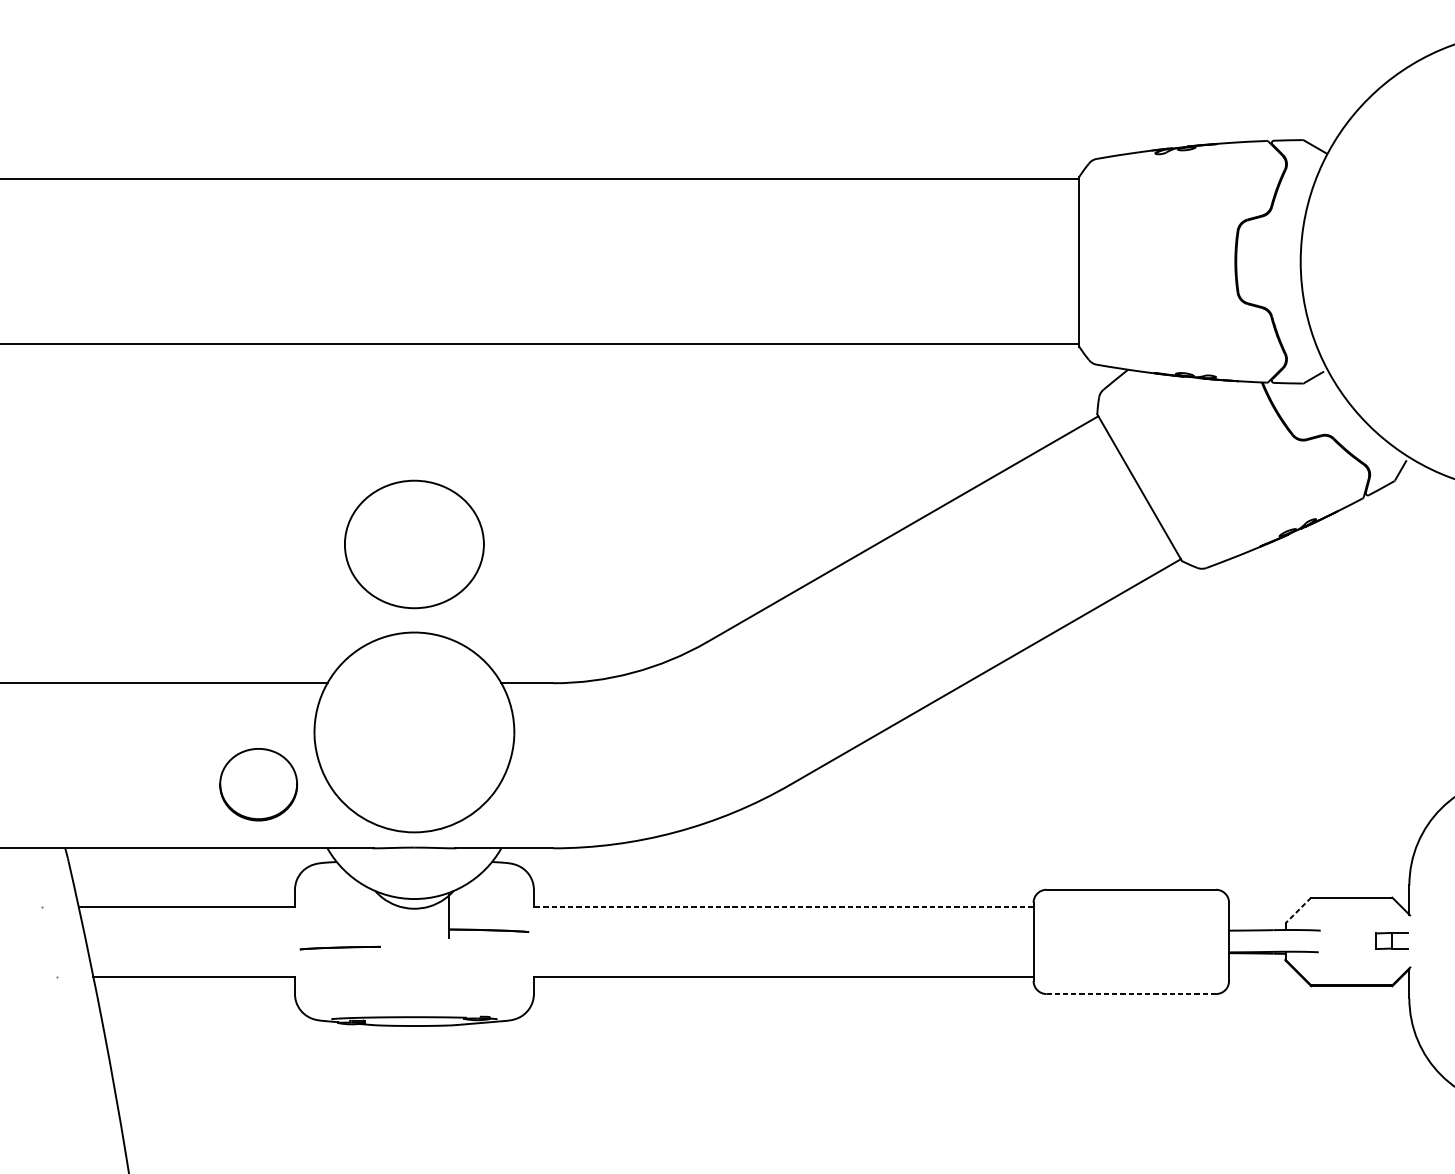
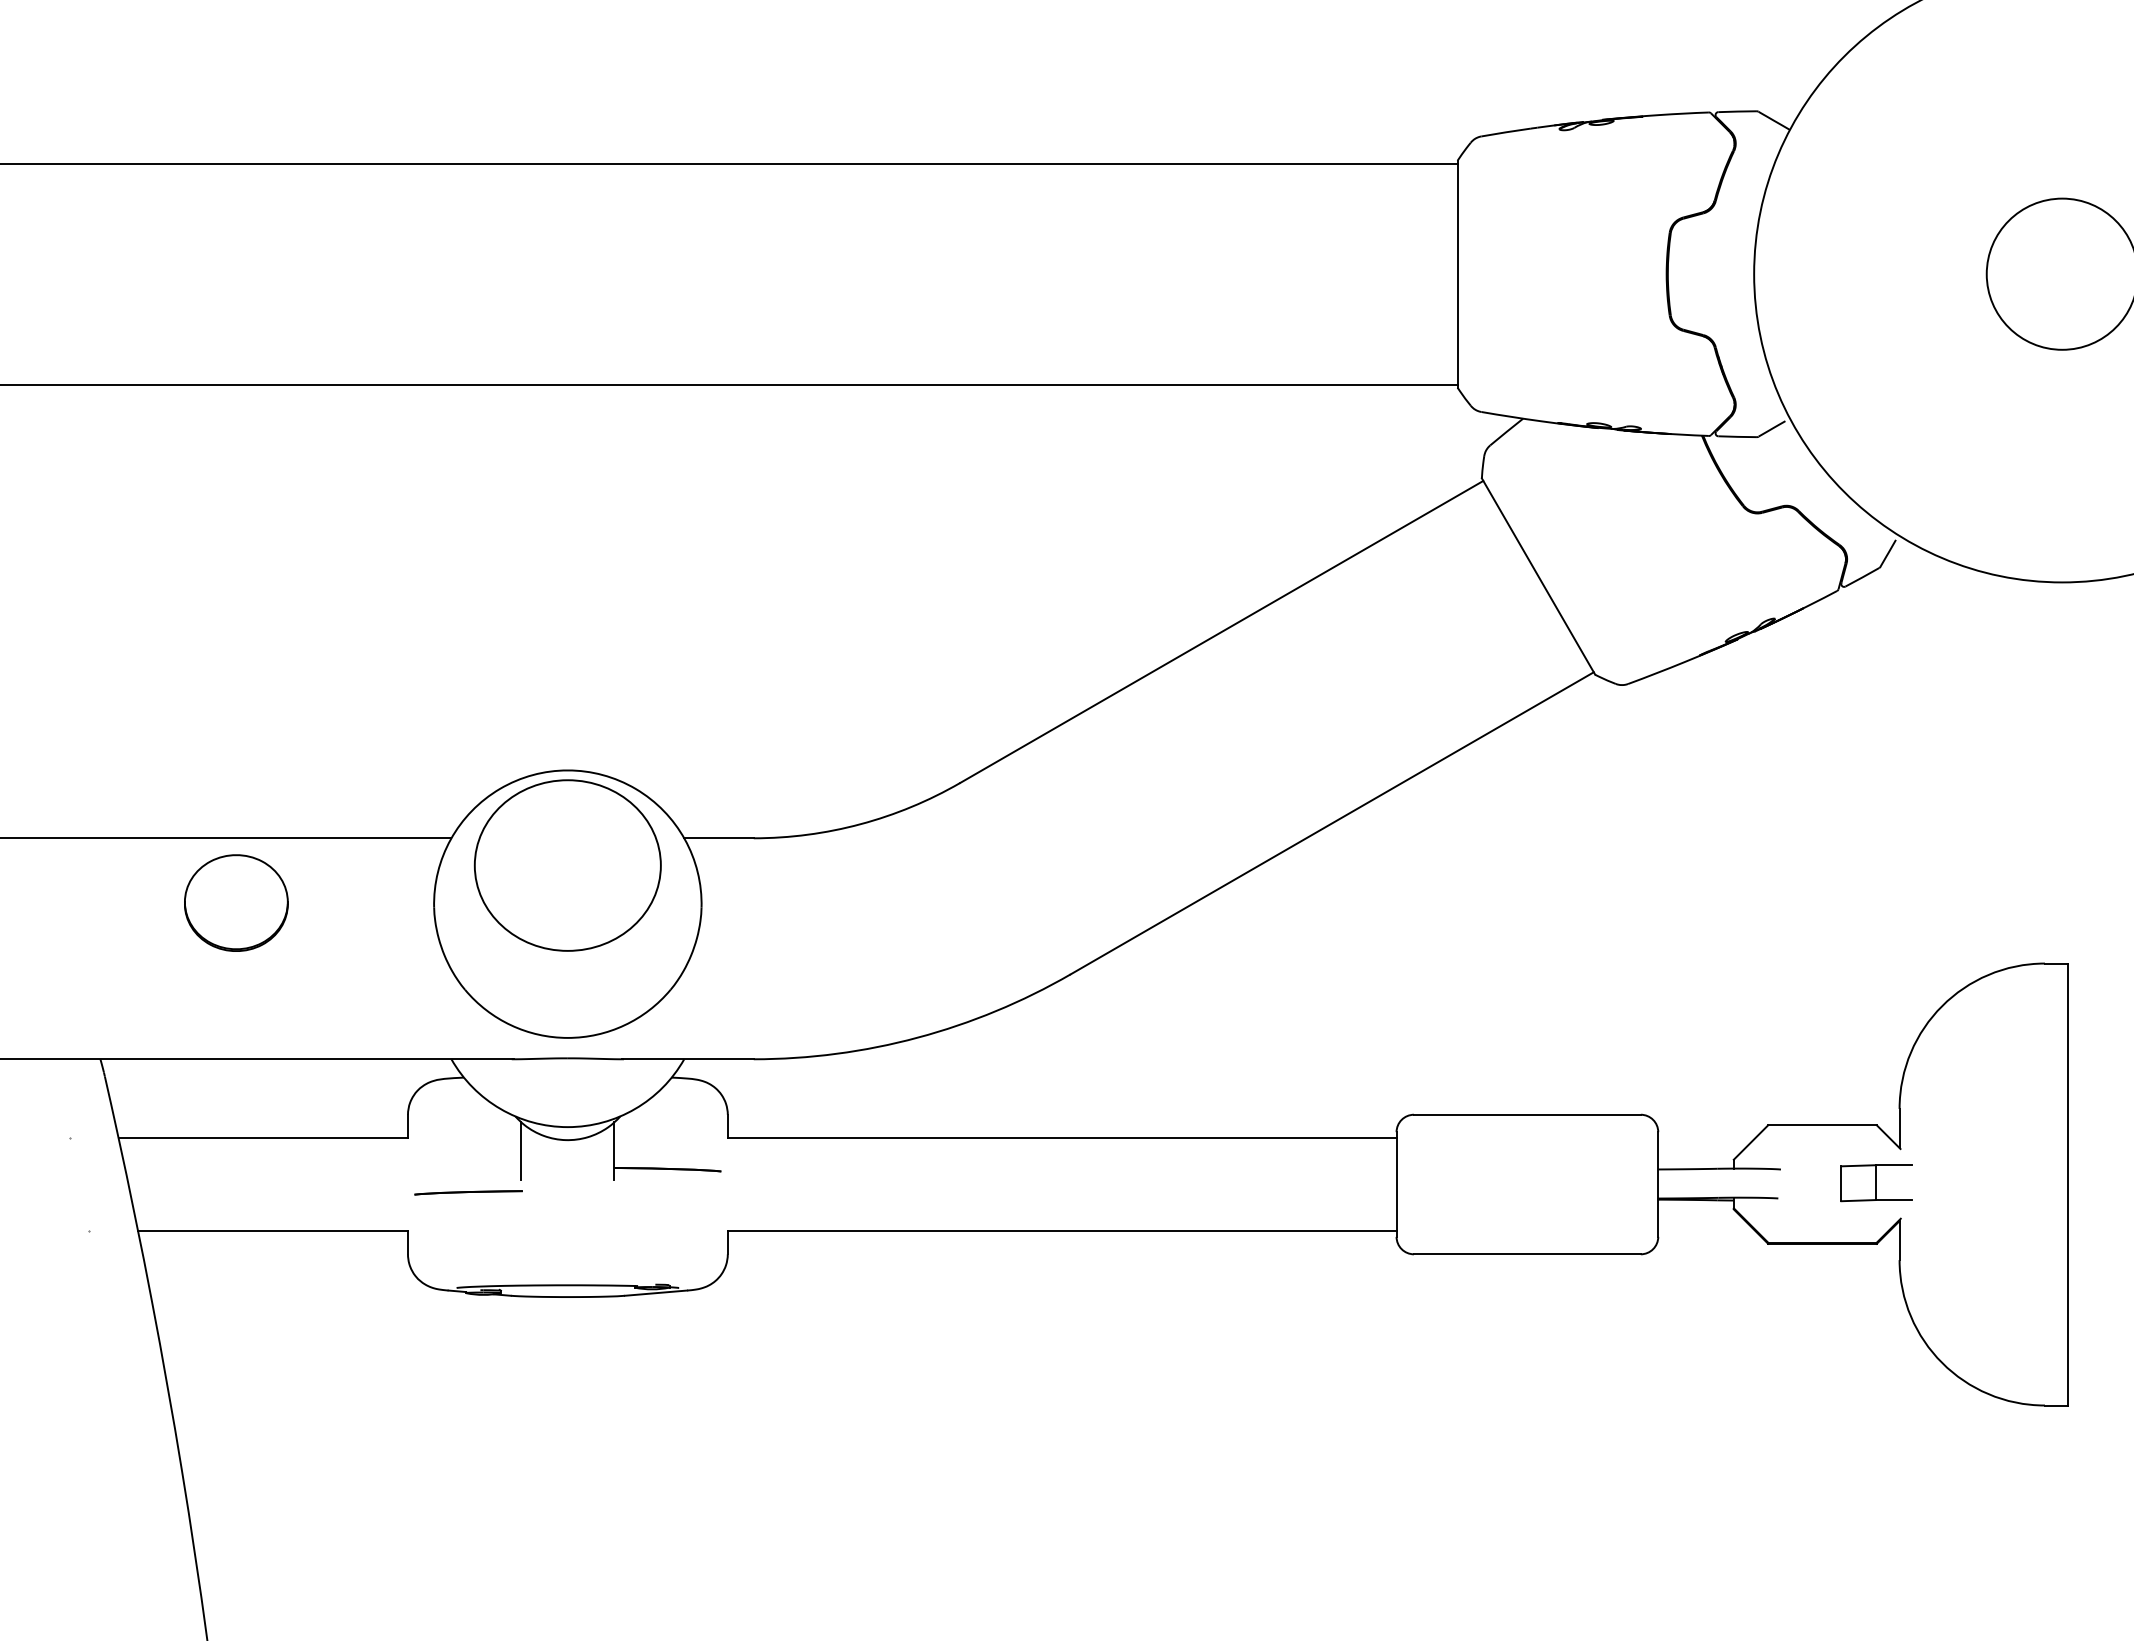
part: (414, 544) -> (567, 865), moved
part: (258, 784) -> (236, 902), moved
line: (783, 907) -> (1061, 1138), dashed -> solid
line: (1297, 910) -> (1750, 1142), dashed -> solid
line: (379, 916) -> (521, 1150), added
part: (1392, 941) -> (1876, 1183), size x1.67
line: (1130, 994) -> (1526, 1254), dashed -> solid

